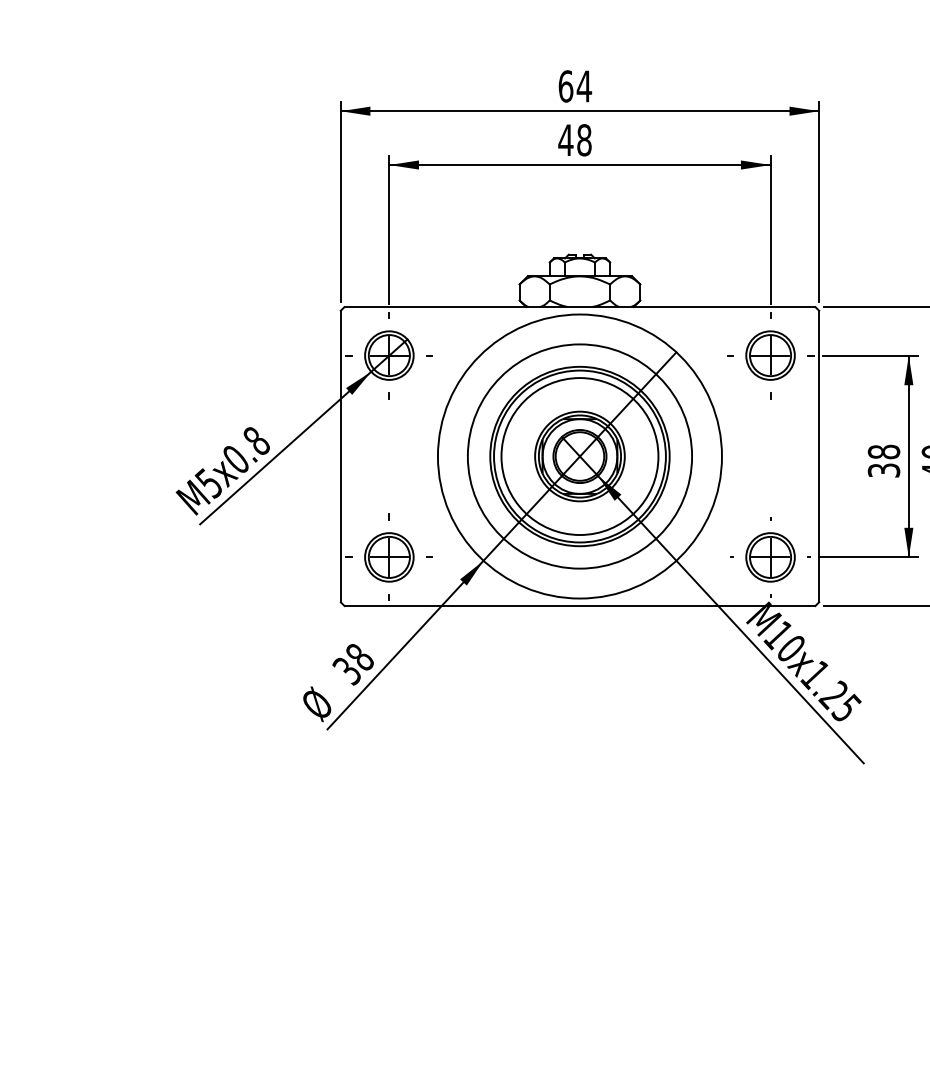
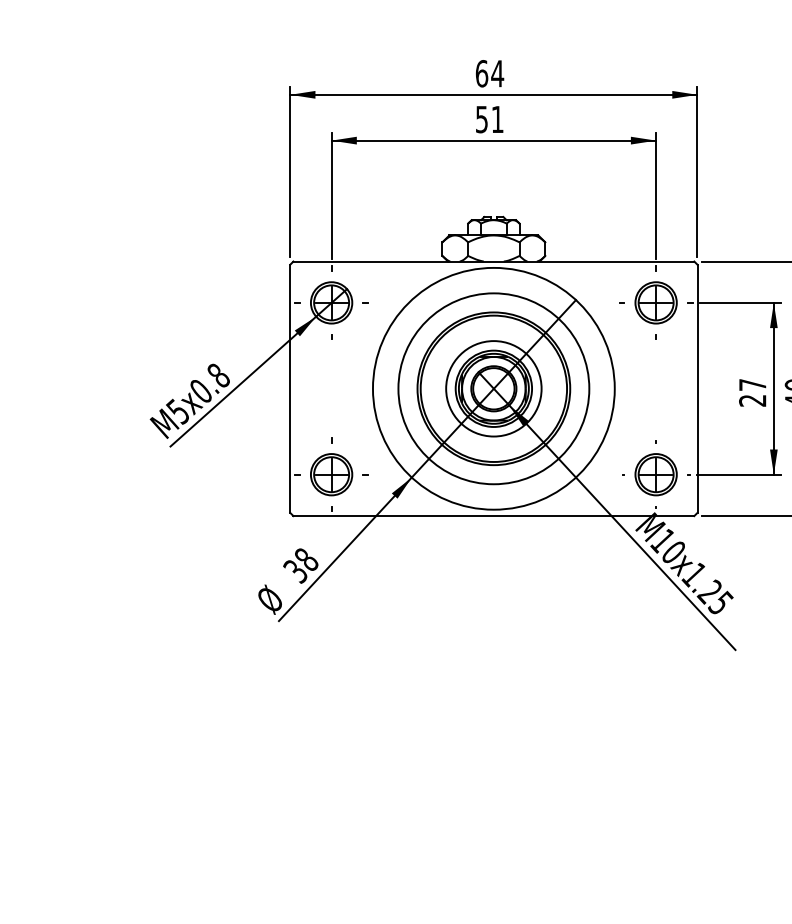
text: (574, 140) -> (489, 119), 48 -> 51
circle: (579, 456) -> (493, 388), size x0.71
text: (883, 460) -> (752, 392), 38 -> 27

